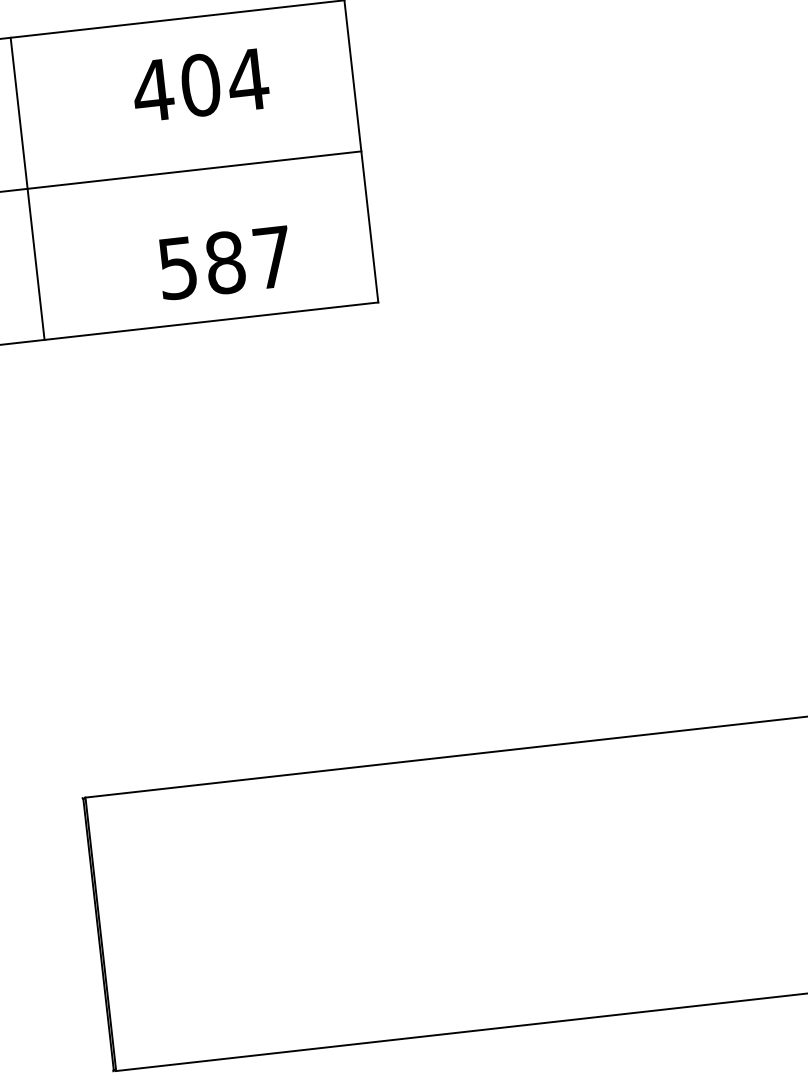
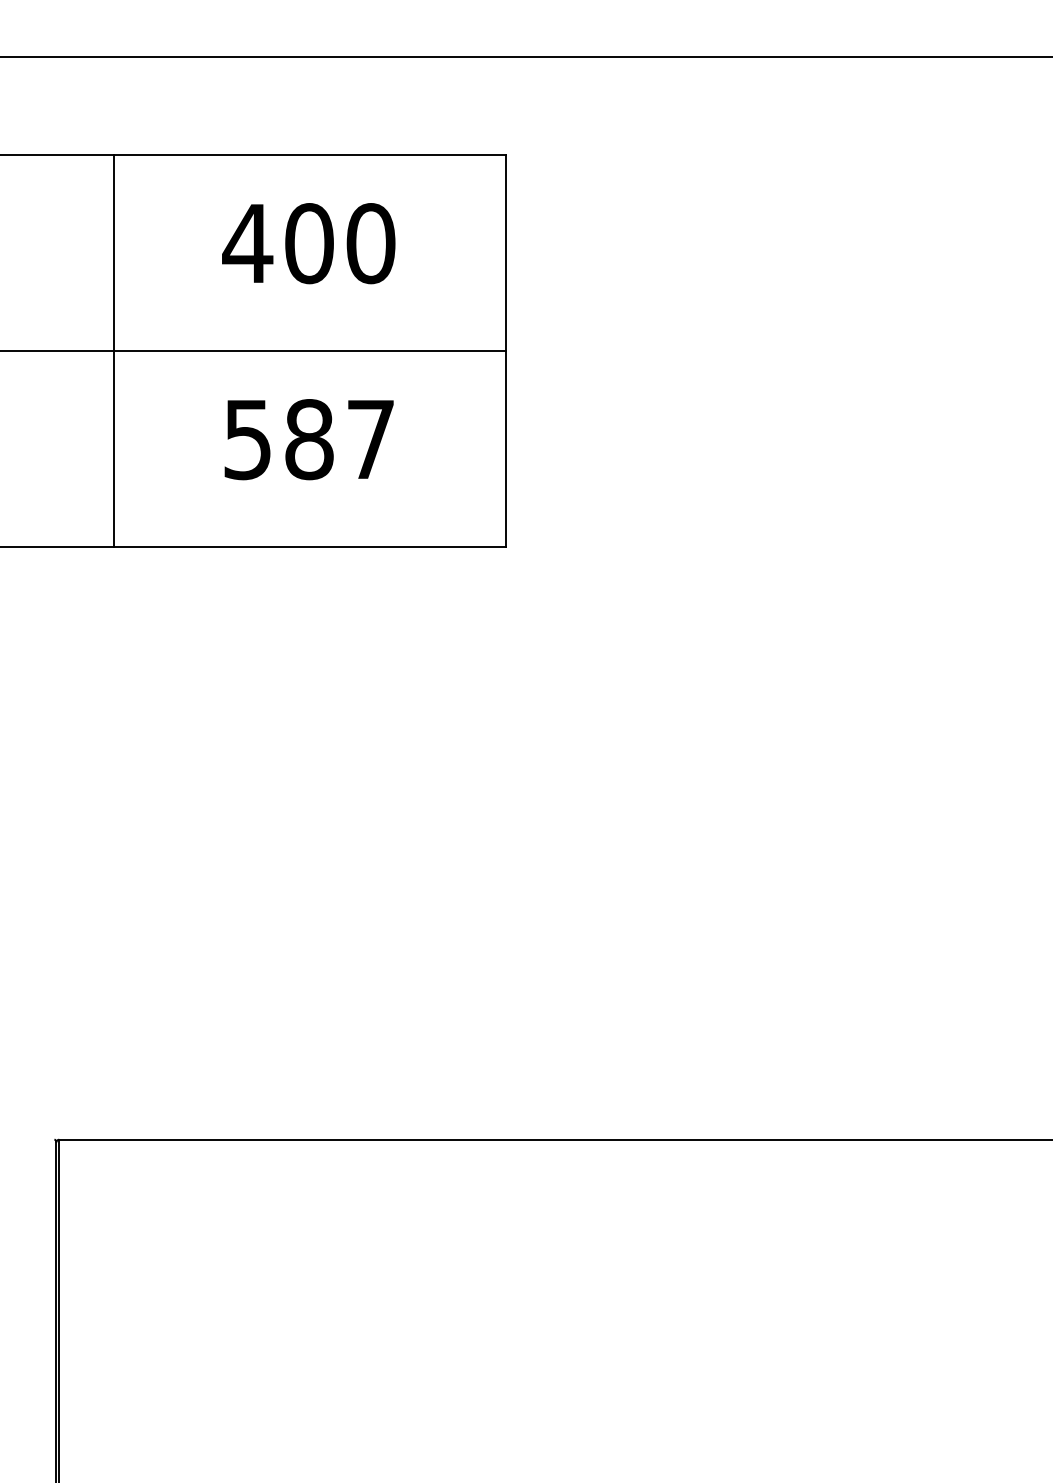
text: (247, 79) -> (370, 243), 404 -> 400
line: (27, 188) -> (113, 351), moved
text: (224, 262) -> (308, 439), moved

